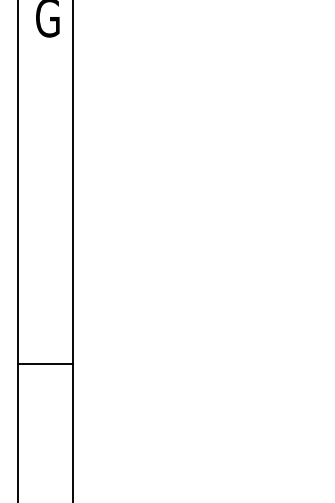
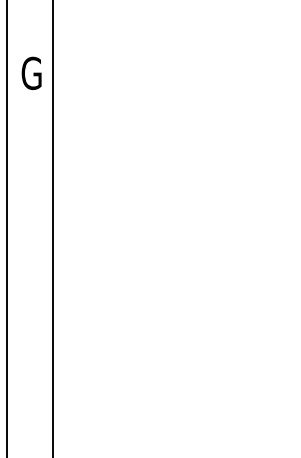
line: (45, 364) -> (29, 364), removed

